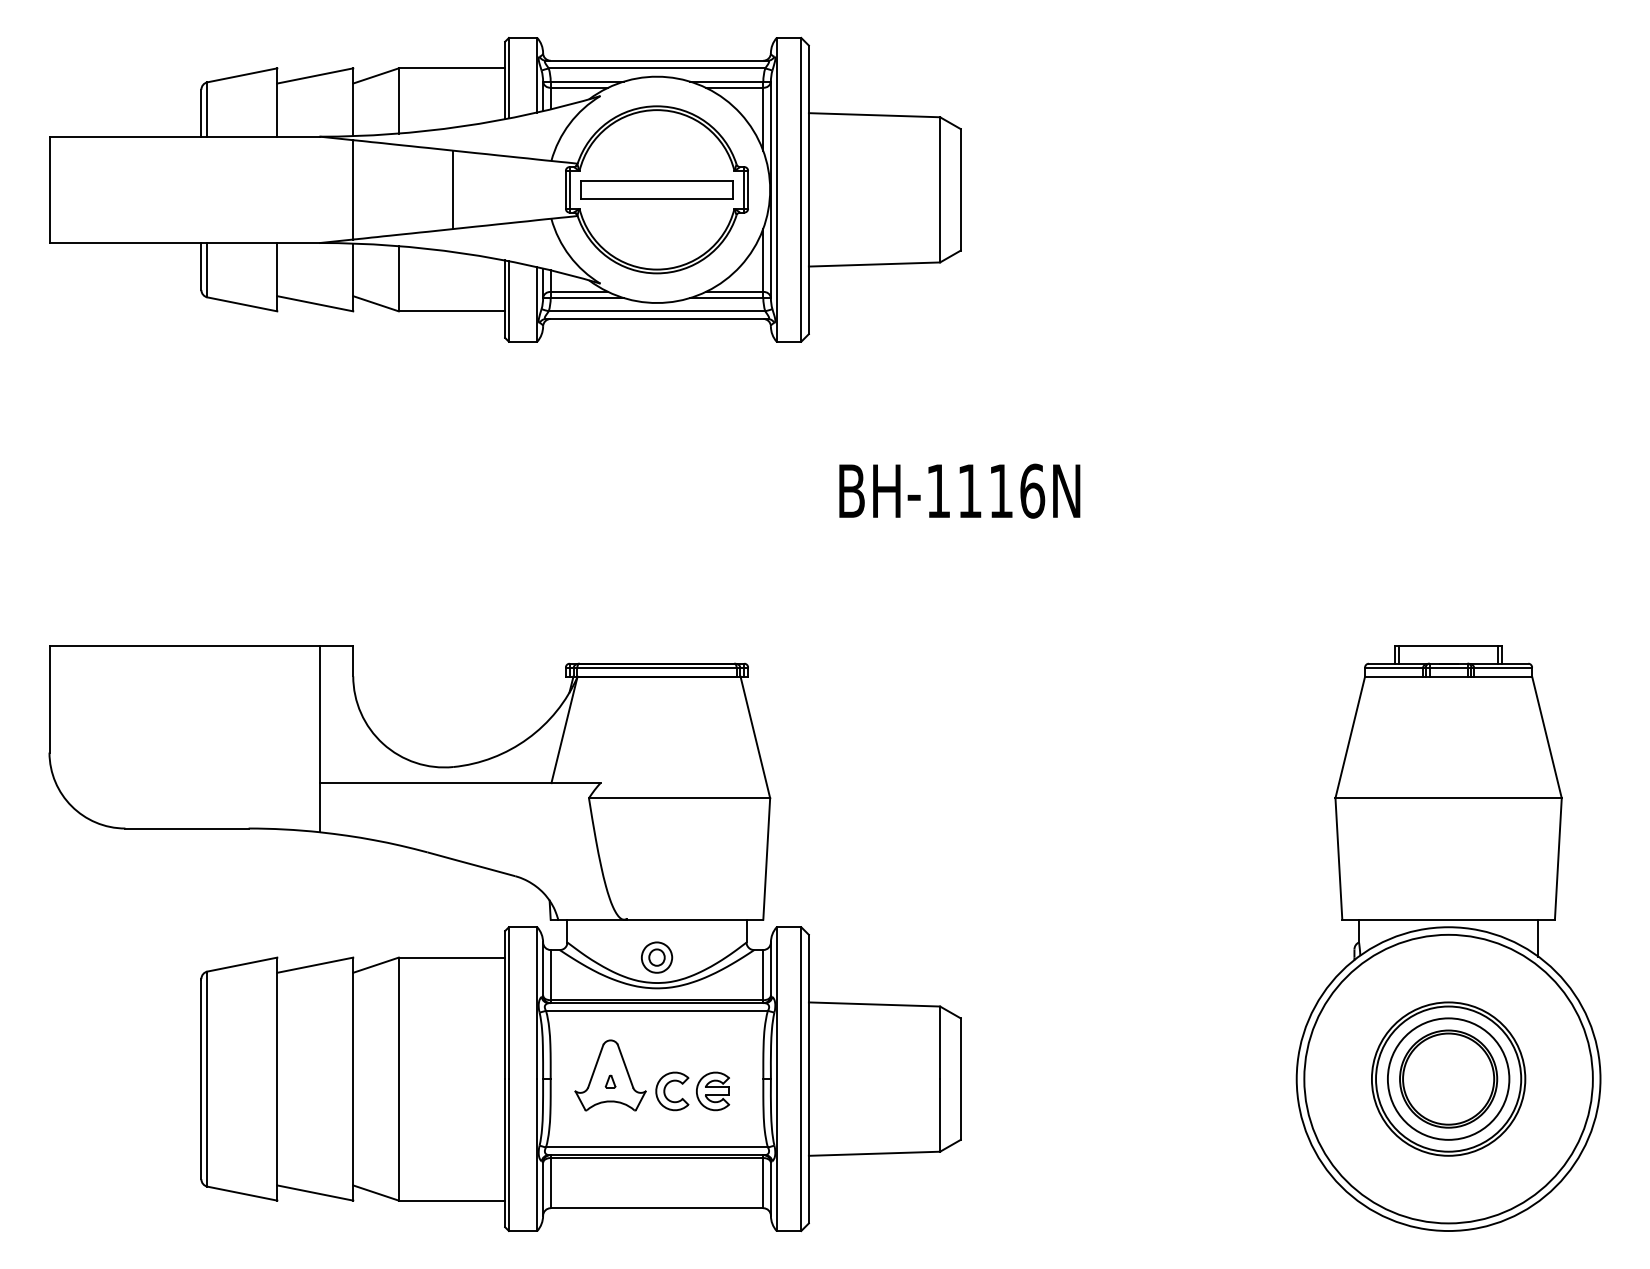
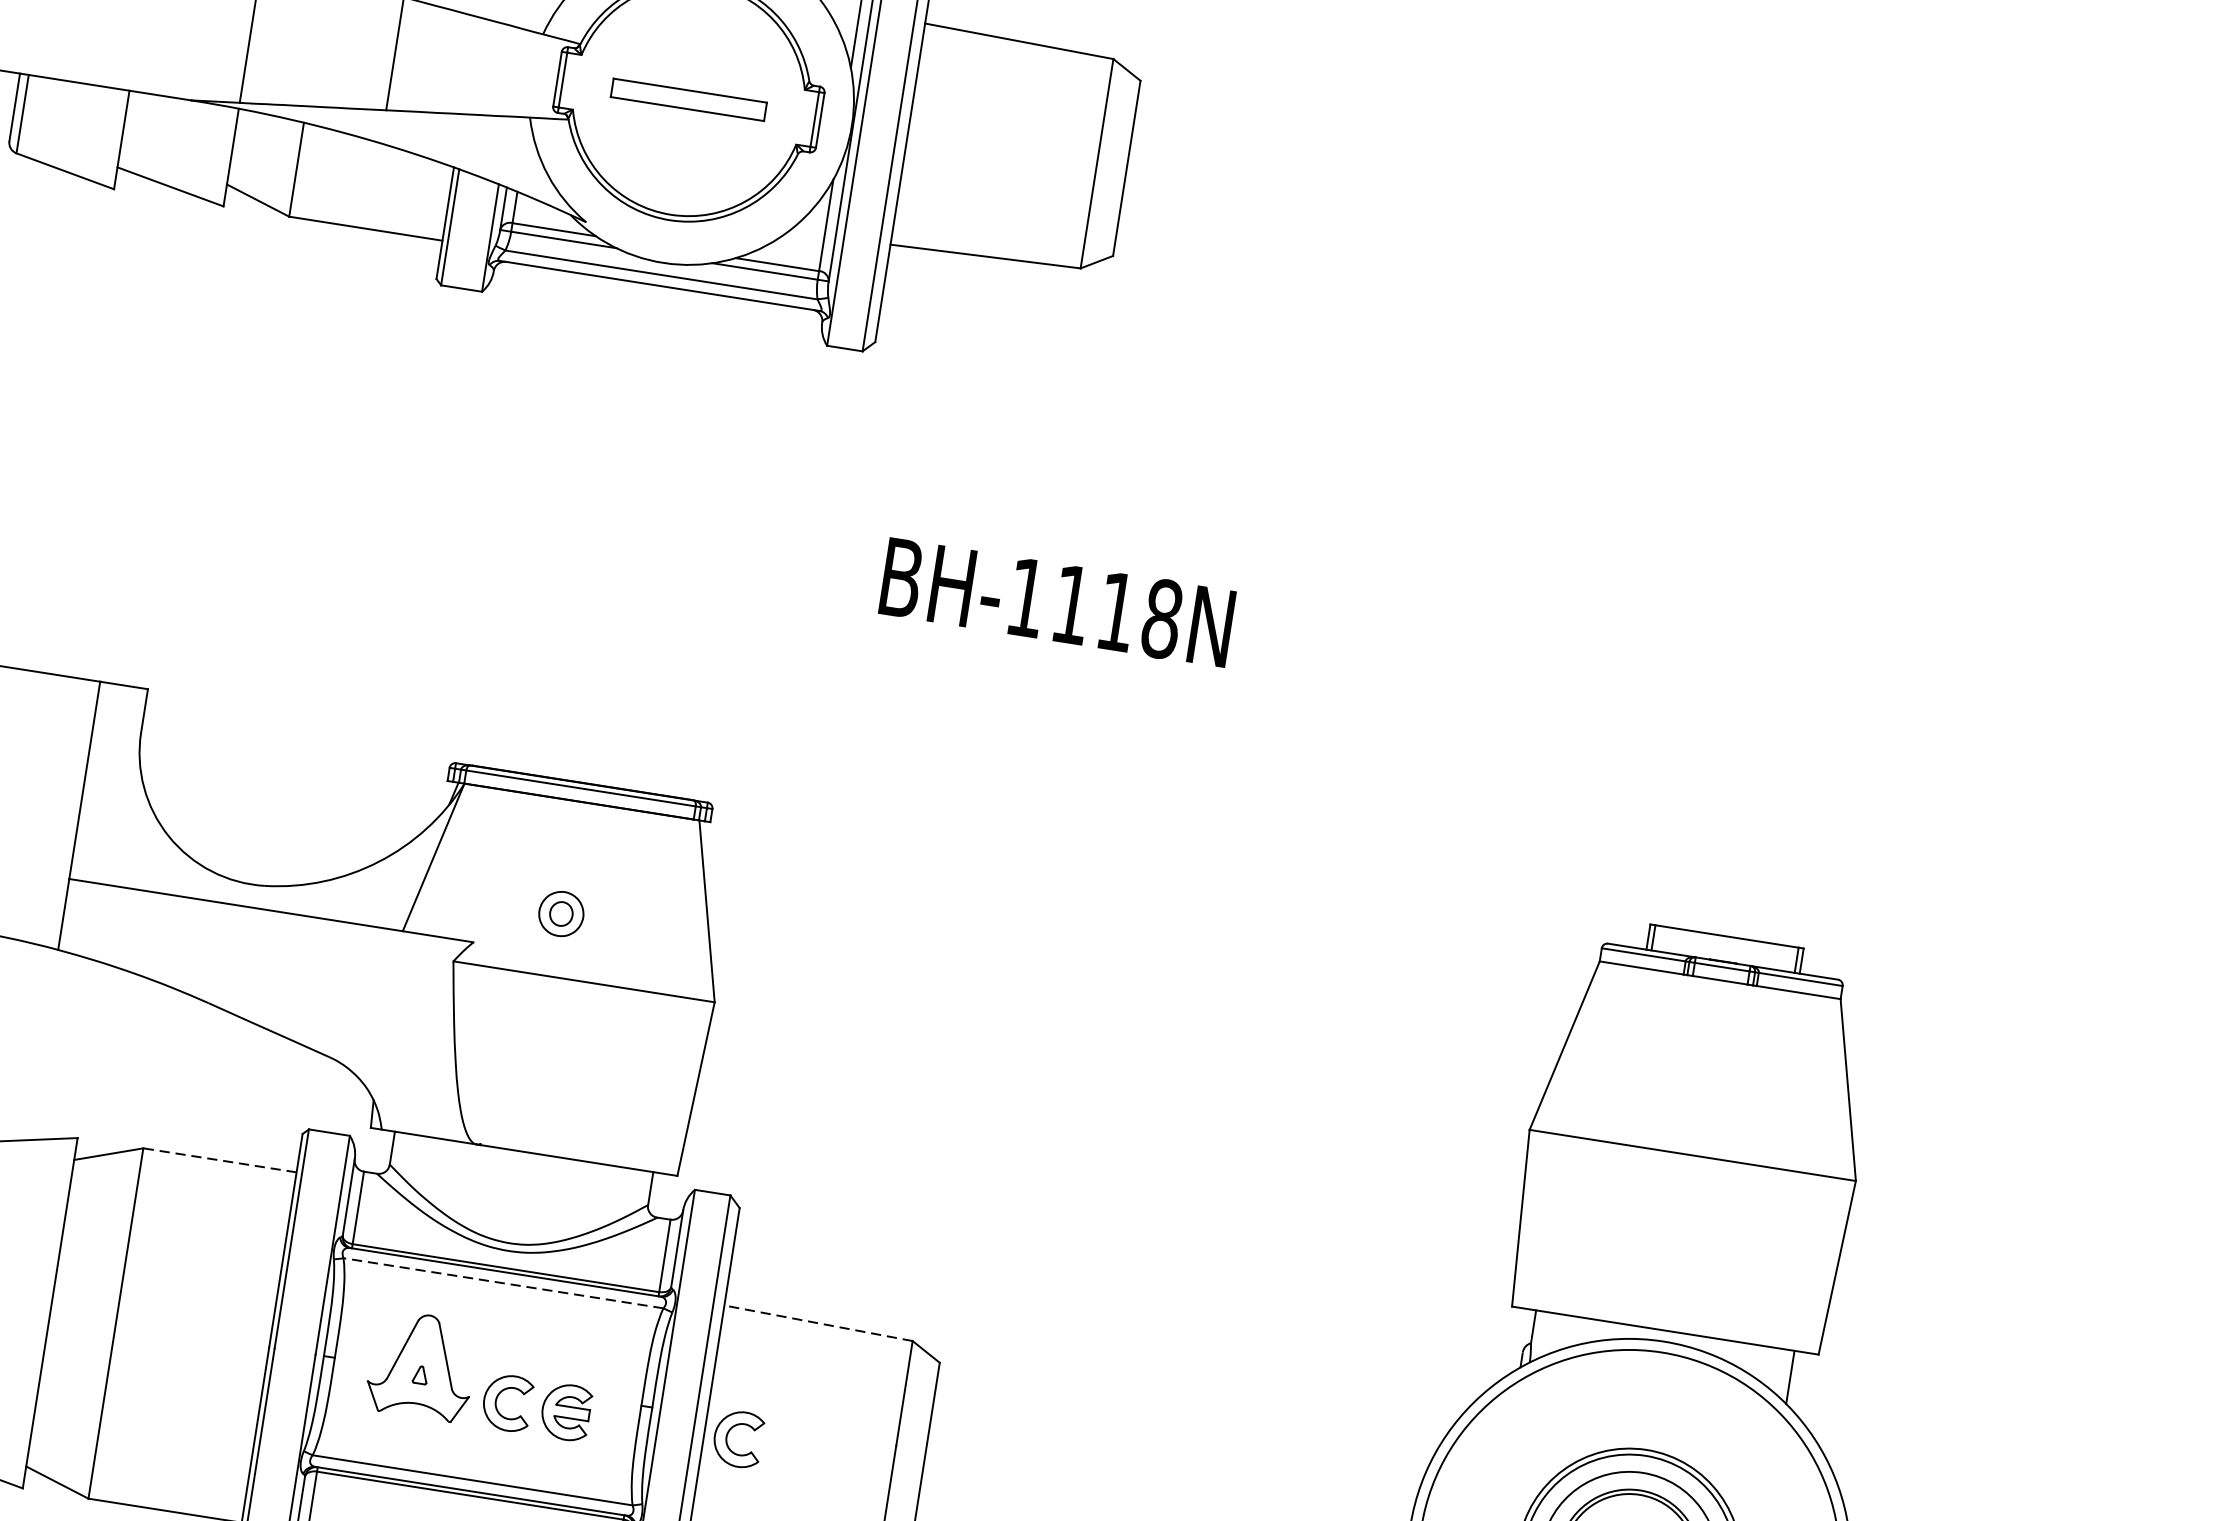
part: (656, 189) -> (688, 99), size x0.7
text: (1032, 490) -> (1162, 617), BH-1116N -> BH-1118N
line: (451, 957) -> (219, 1160), solid -> dashed
part: (657, 957) -> (562, 913), moved
line: (874, 1004) -> (818, 1323), solid -> dashed
line: (656, 1010) -> (502, 1282), solid -> dashed
part: (825, 1091) -> (728, 1437), added

